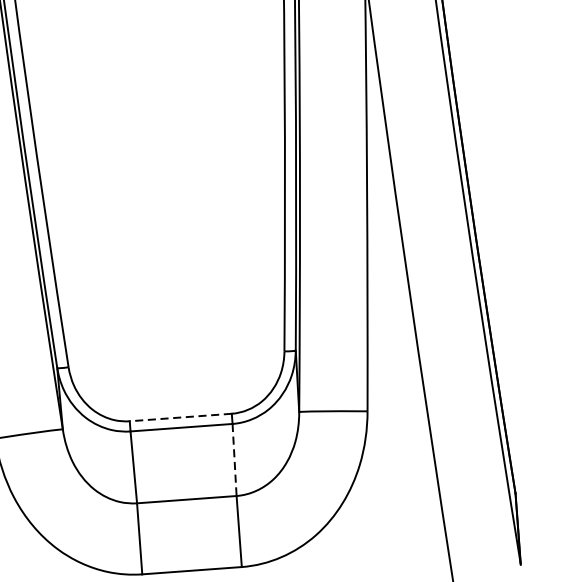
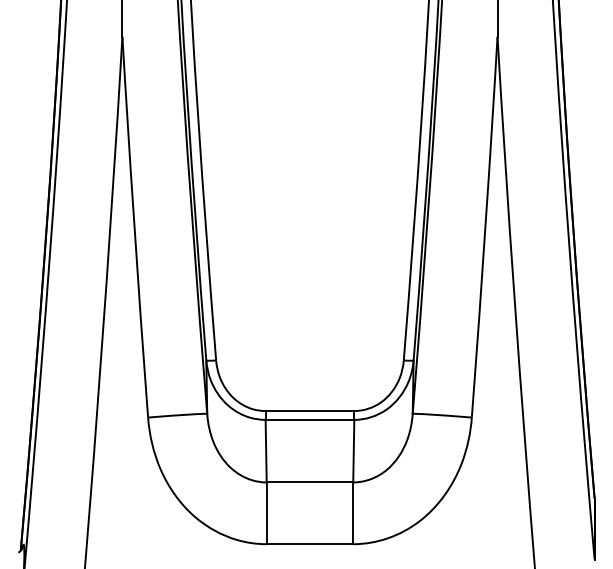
line: (180, 418) -> (309, 411), dashed -> solid
line: (234, 460) -> (353, 451), dashed -> solid

